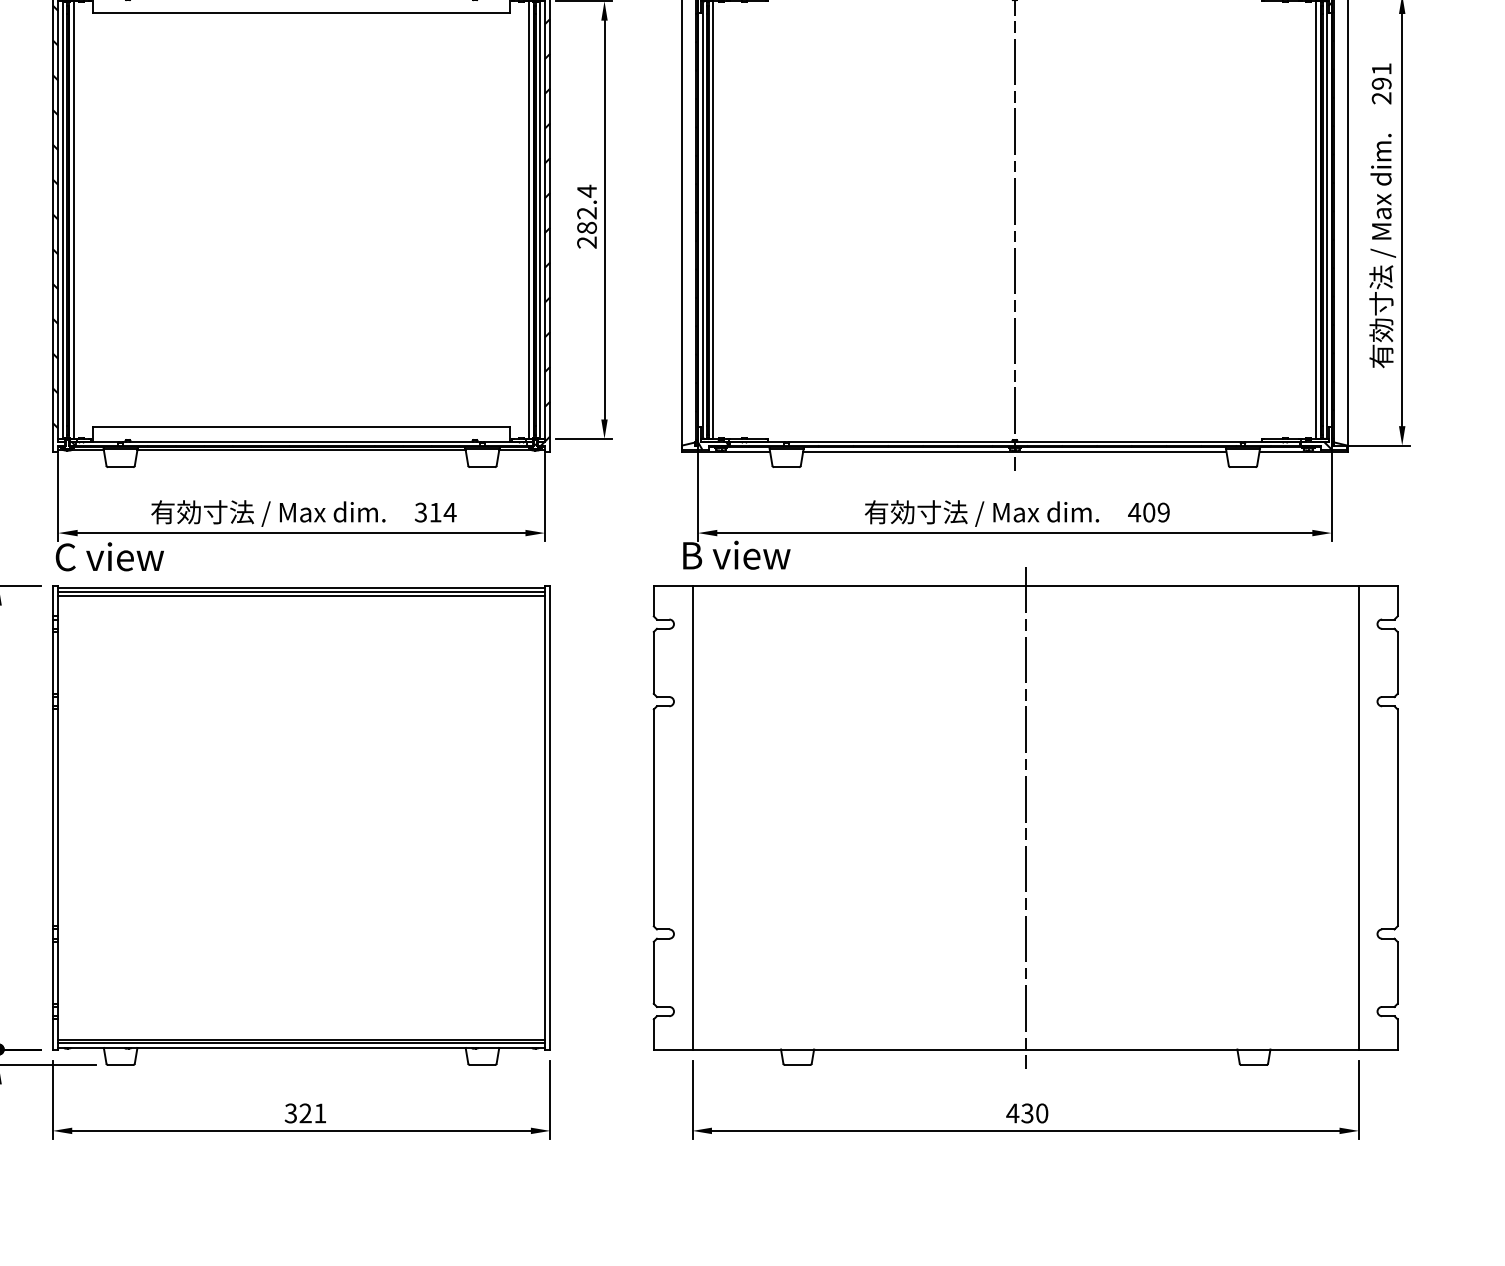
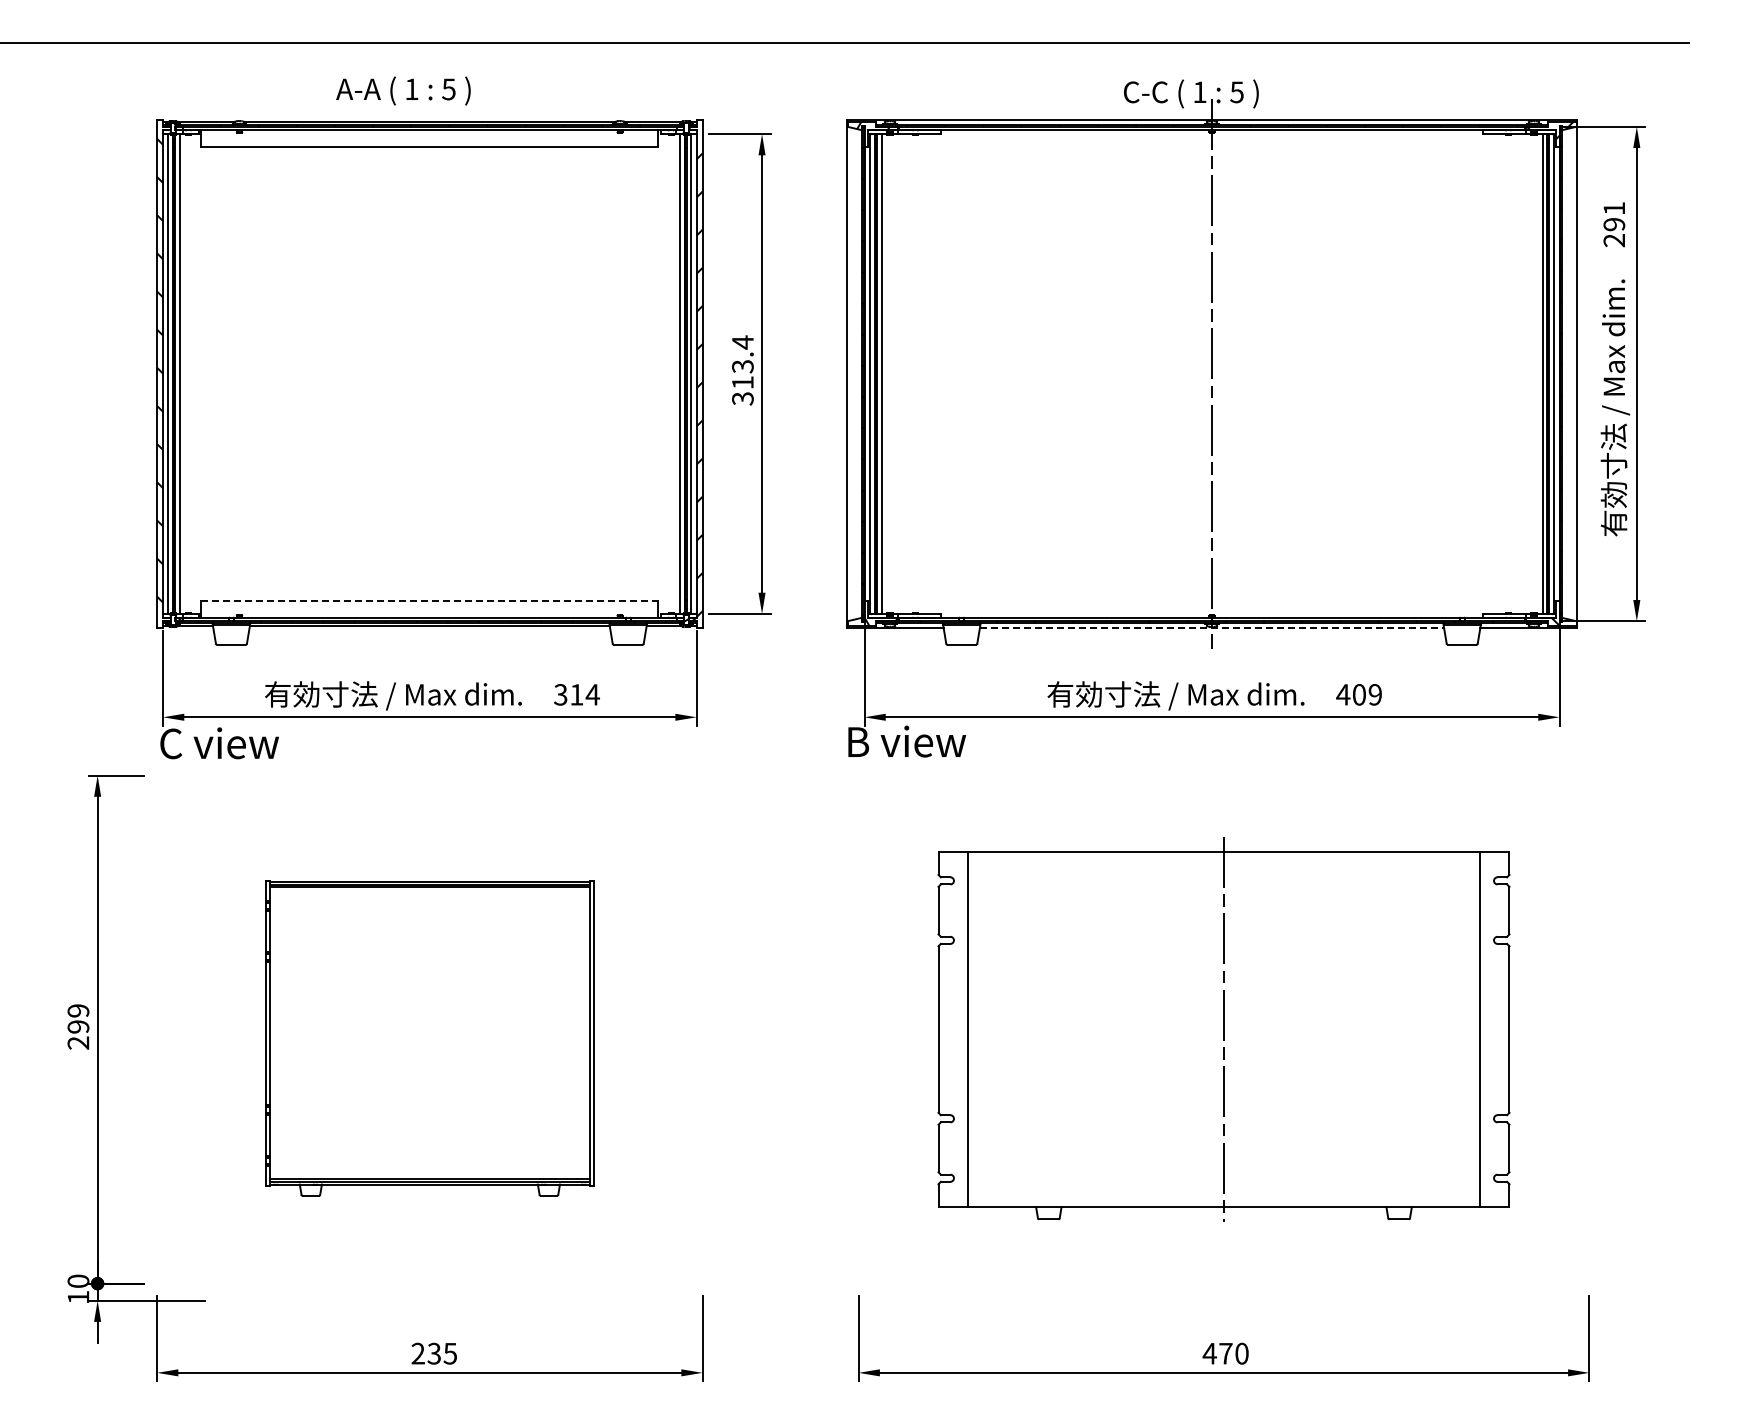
text: (586, 227) -> (742, 382), 282.4 -> 313.4
line: (301, 426) -> (429, 600), solid -> dashed
line: (1015, 452) -> (1212, 628), solid -> dashed
part: (1025, 817) -> (1223, 1029), size x0.7
part: (301, 825) -> (429, 1038), size x0.6
text: (304, 1113) -> (433, 1353), 321 -> 235
text: (1027, 1113) -> (1225, 1353), 430 -> 470

